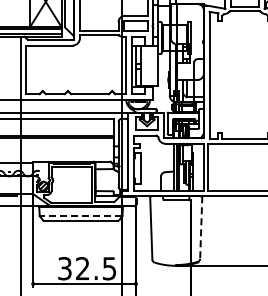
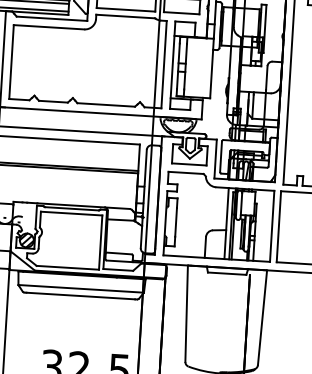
line: (80, 215) -> (80, 288), dashed -> solid
line: (201, 228) -> (262, 319), dashed -> solid

